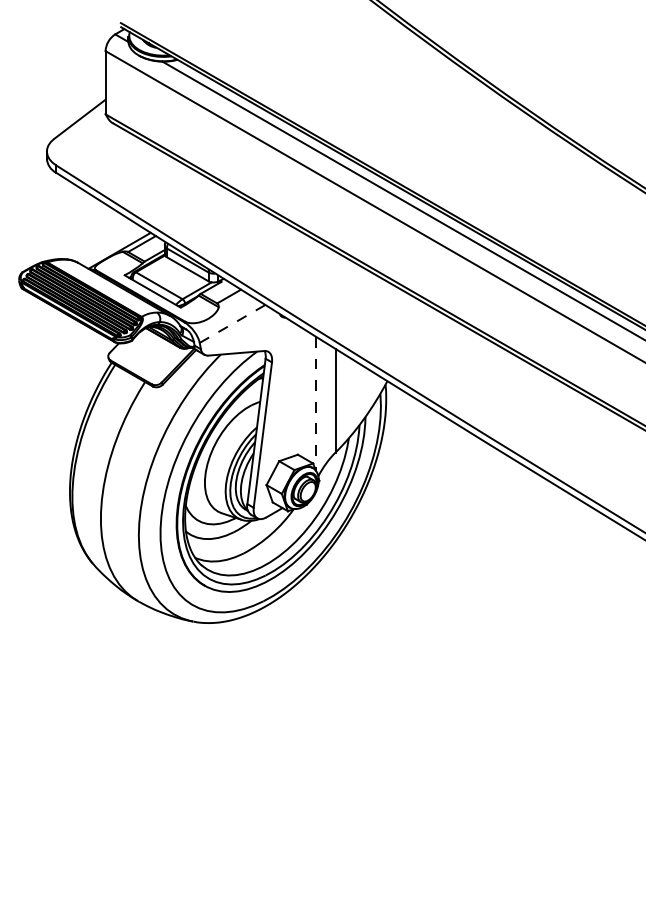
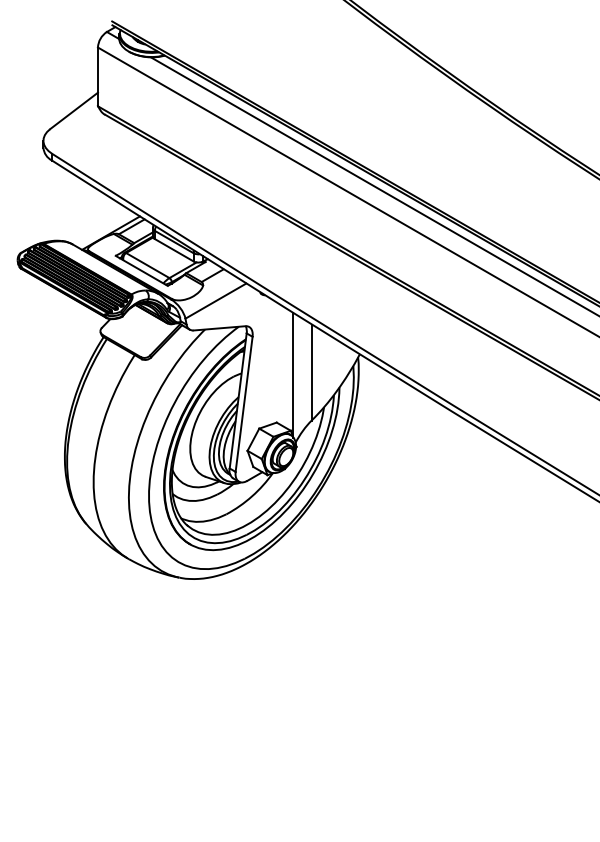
line: (232, 324) -> (215, 301), dashed -> solid
line: (315, 403) -> (293, 374), dashed -> solid

